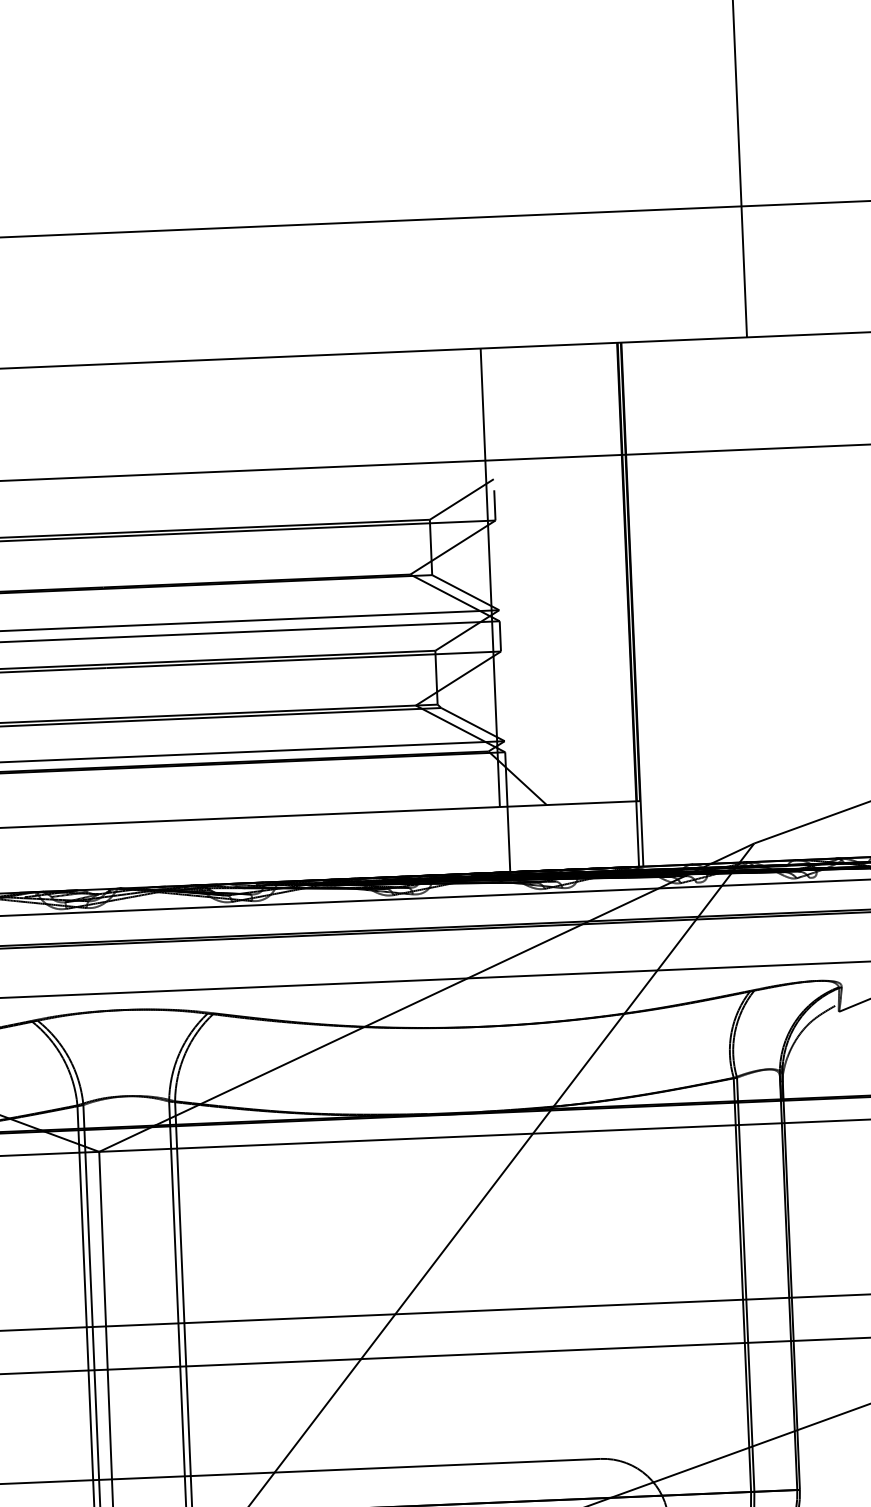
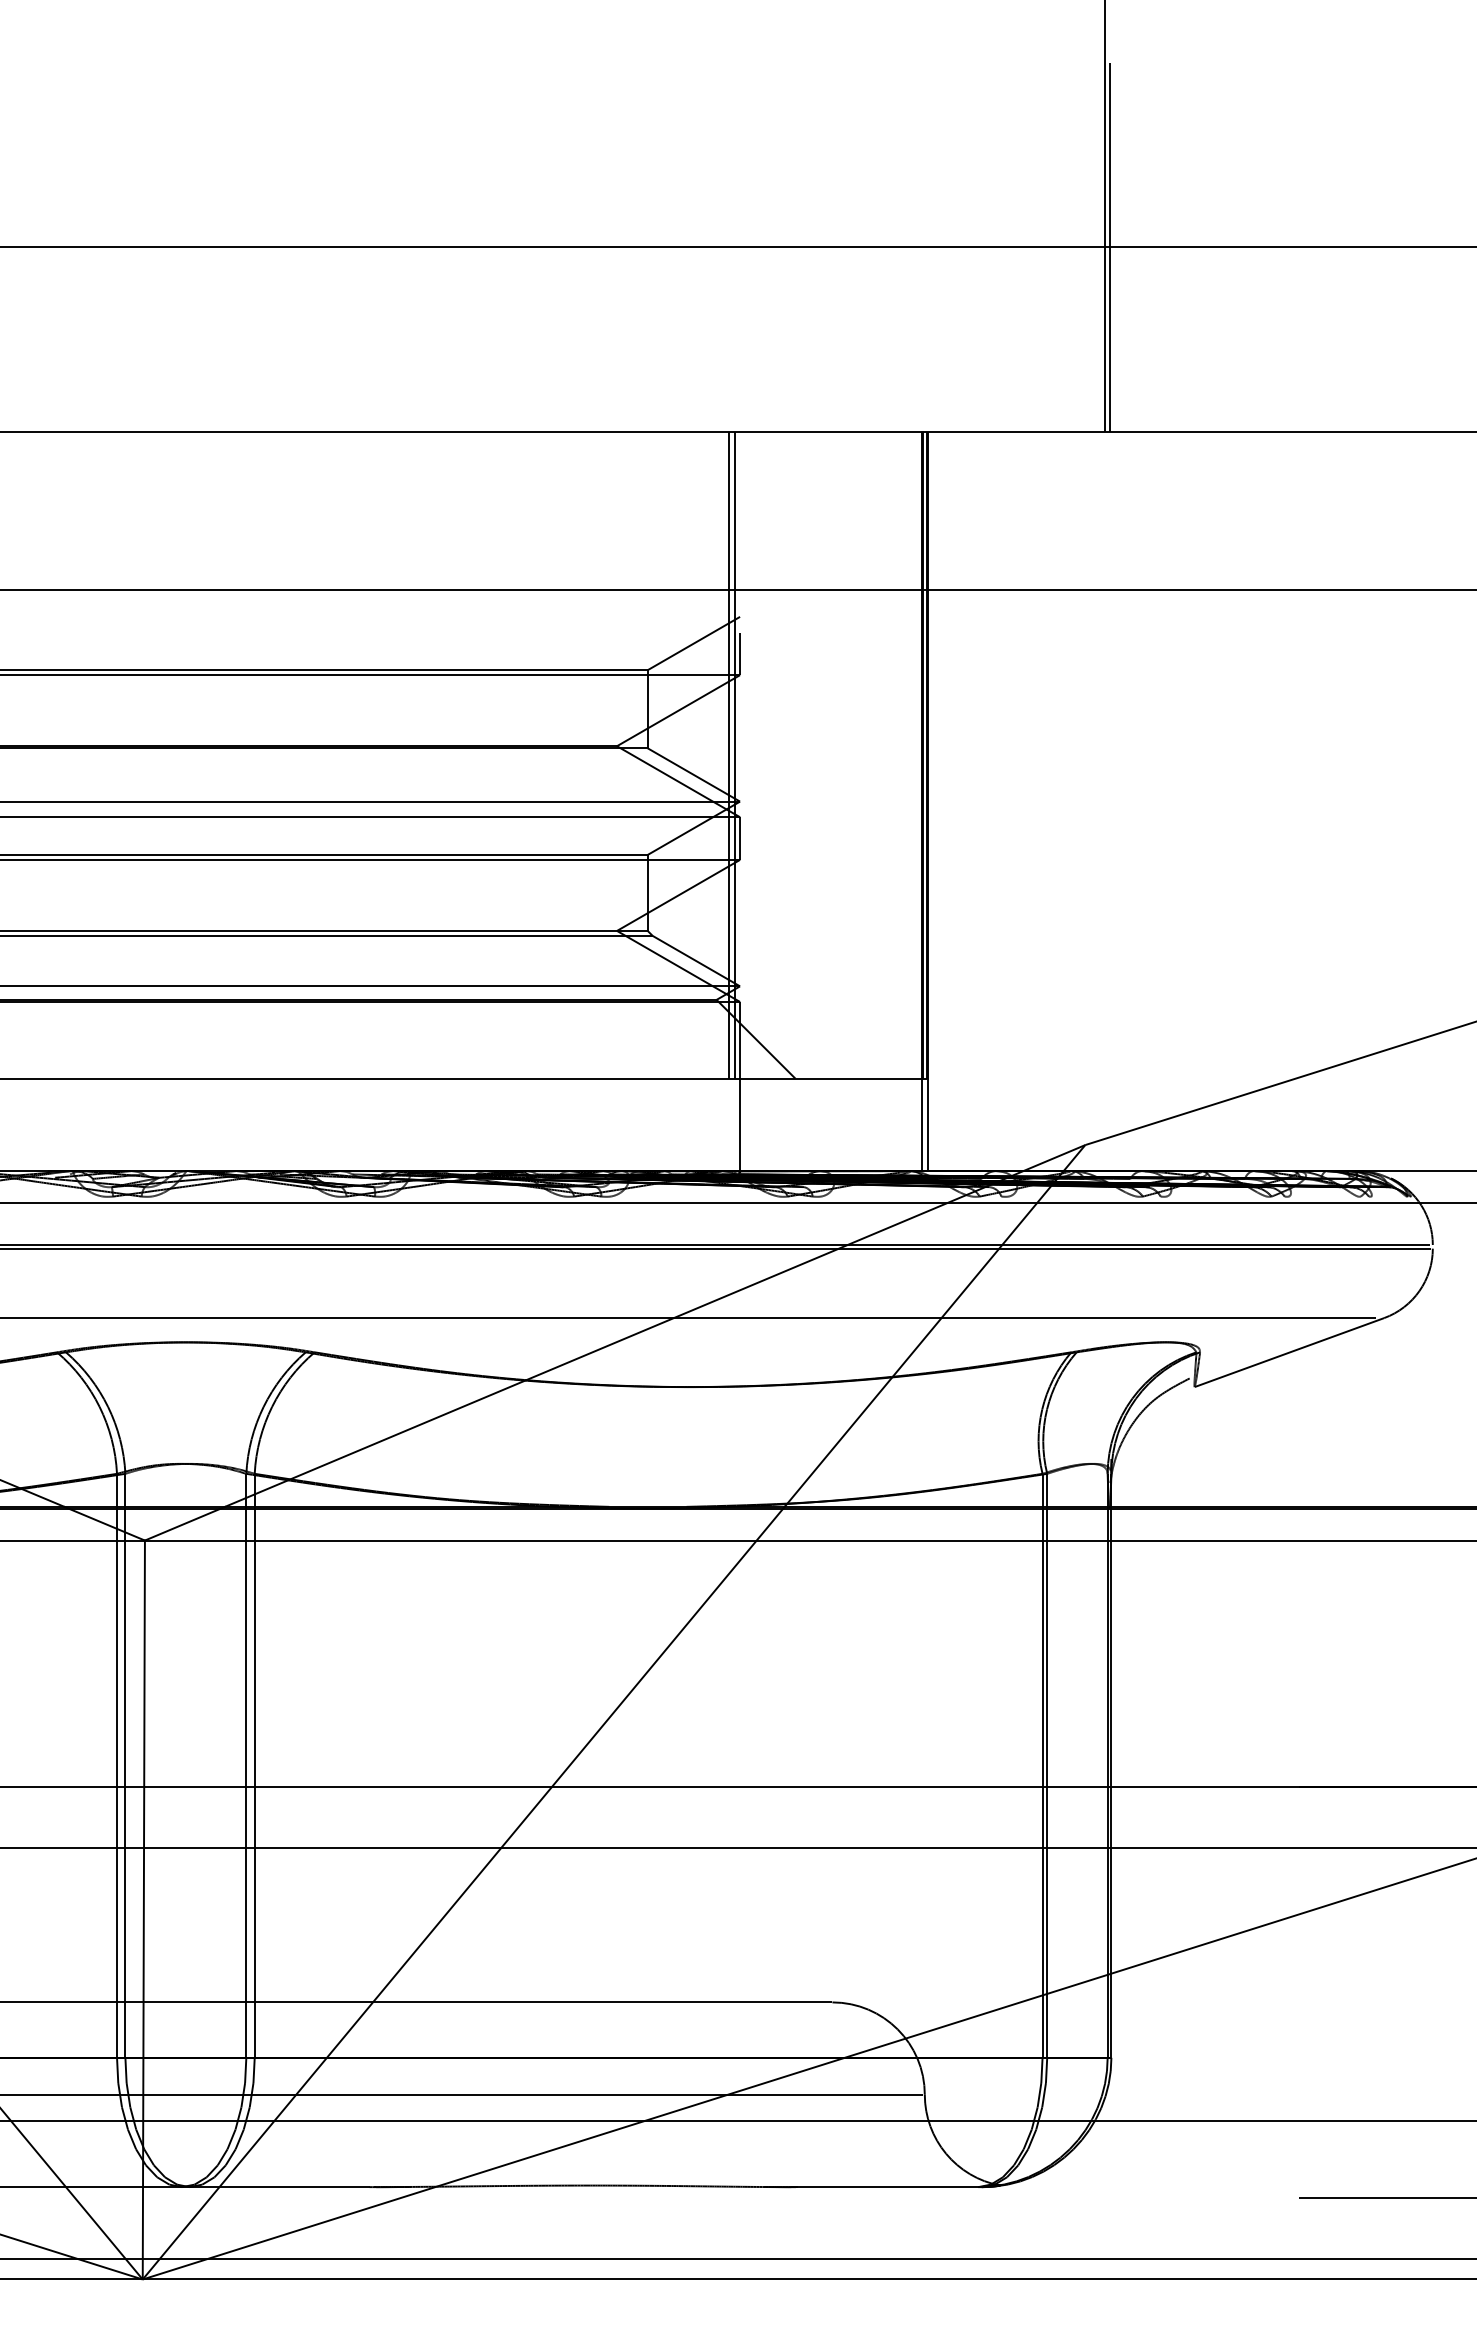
line: (744, 206) -> (1109, 247), added
line: (494, 577) -> (735, 755), added

